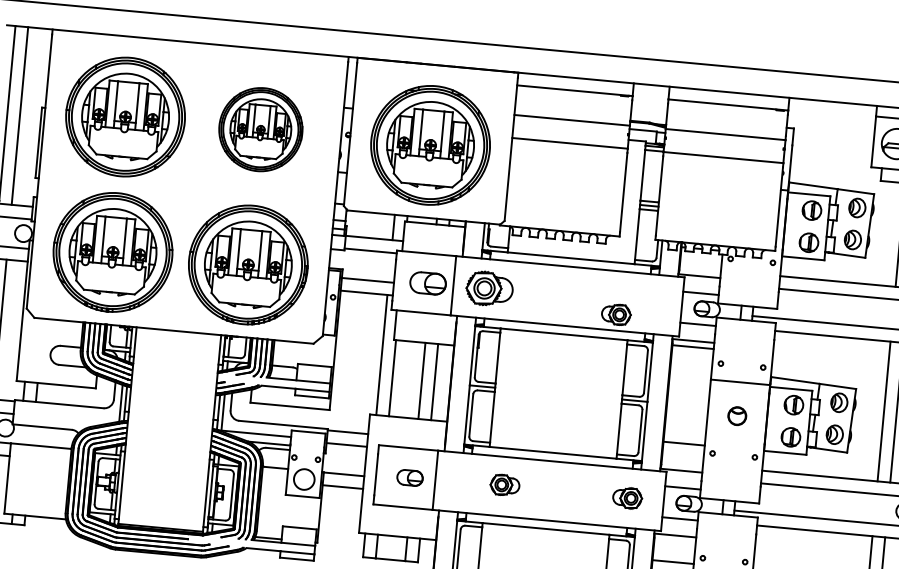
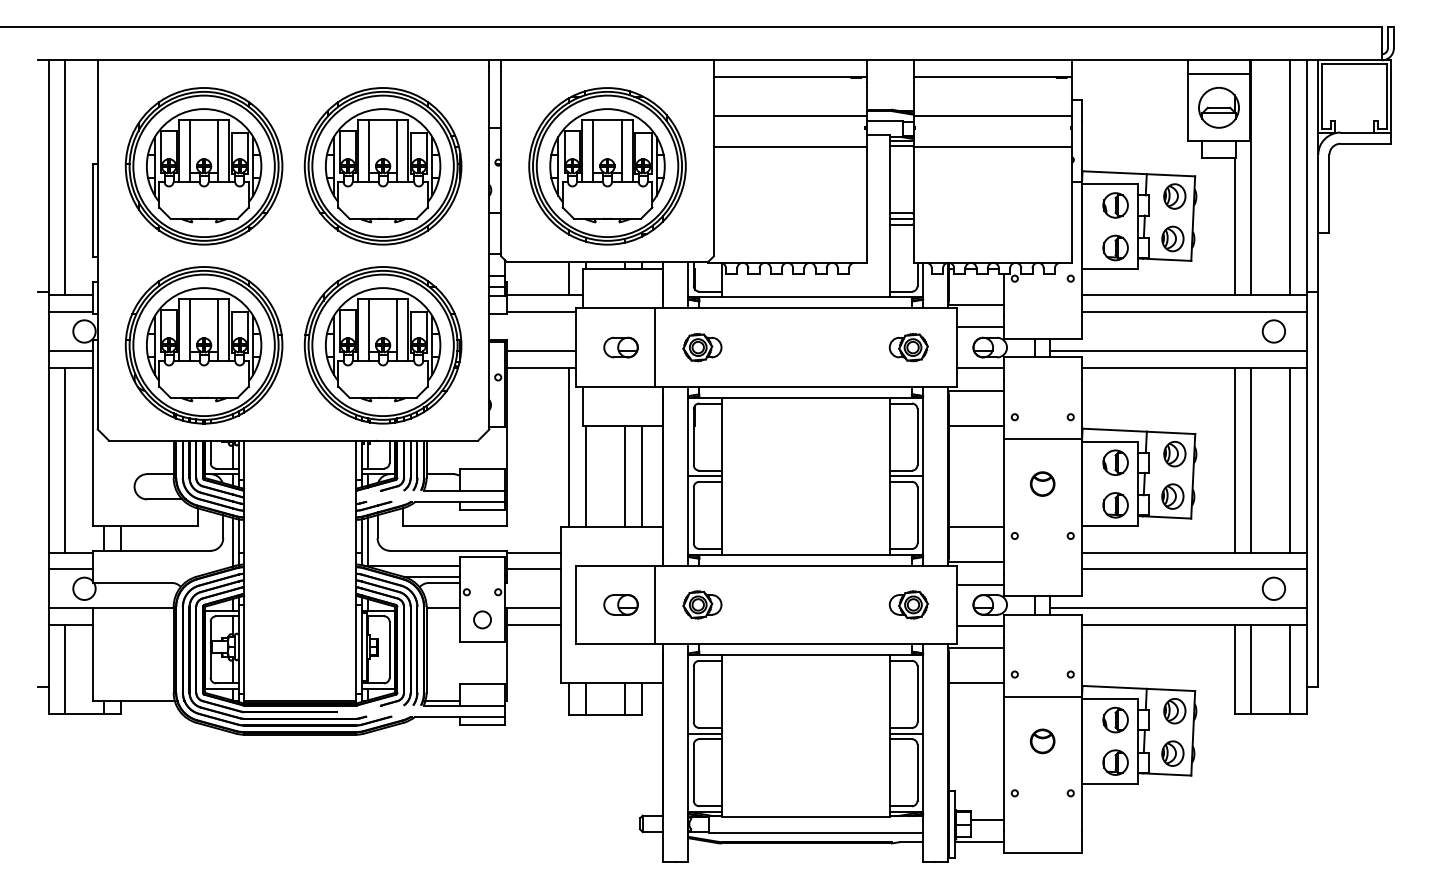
part: (260, 129) -> (382, 166), size x1.43
part: (427, 283) -> (620, 347), size x0.71
part: (489, 289) -> (702, 347), size x0.62
part: (616, 314) -> (908, 347), moved
line: (693, 346) -> (976, 425), moved
circle: (304, 479) -> (482, 619), size x0.62
part: (505, 484) -> (702, 604), moved

